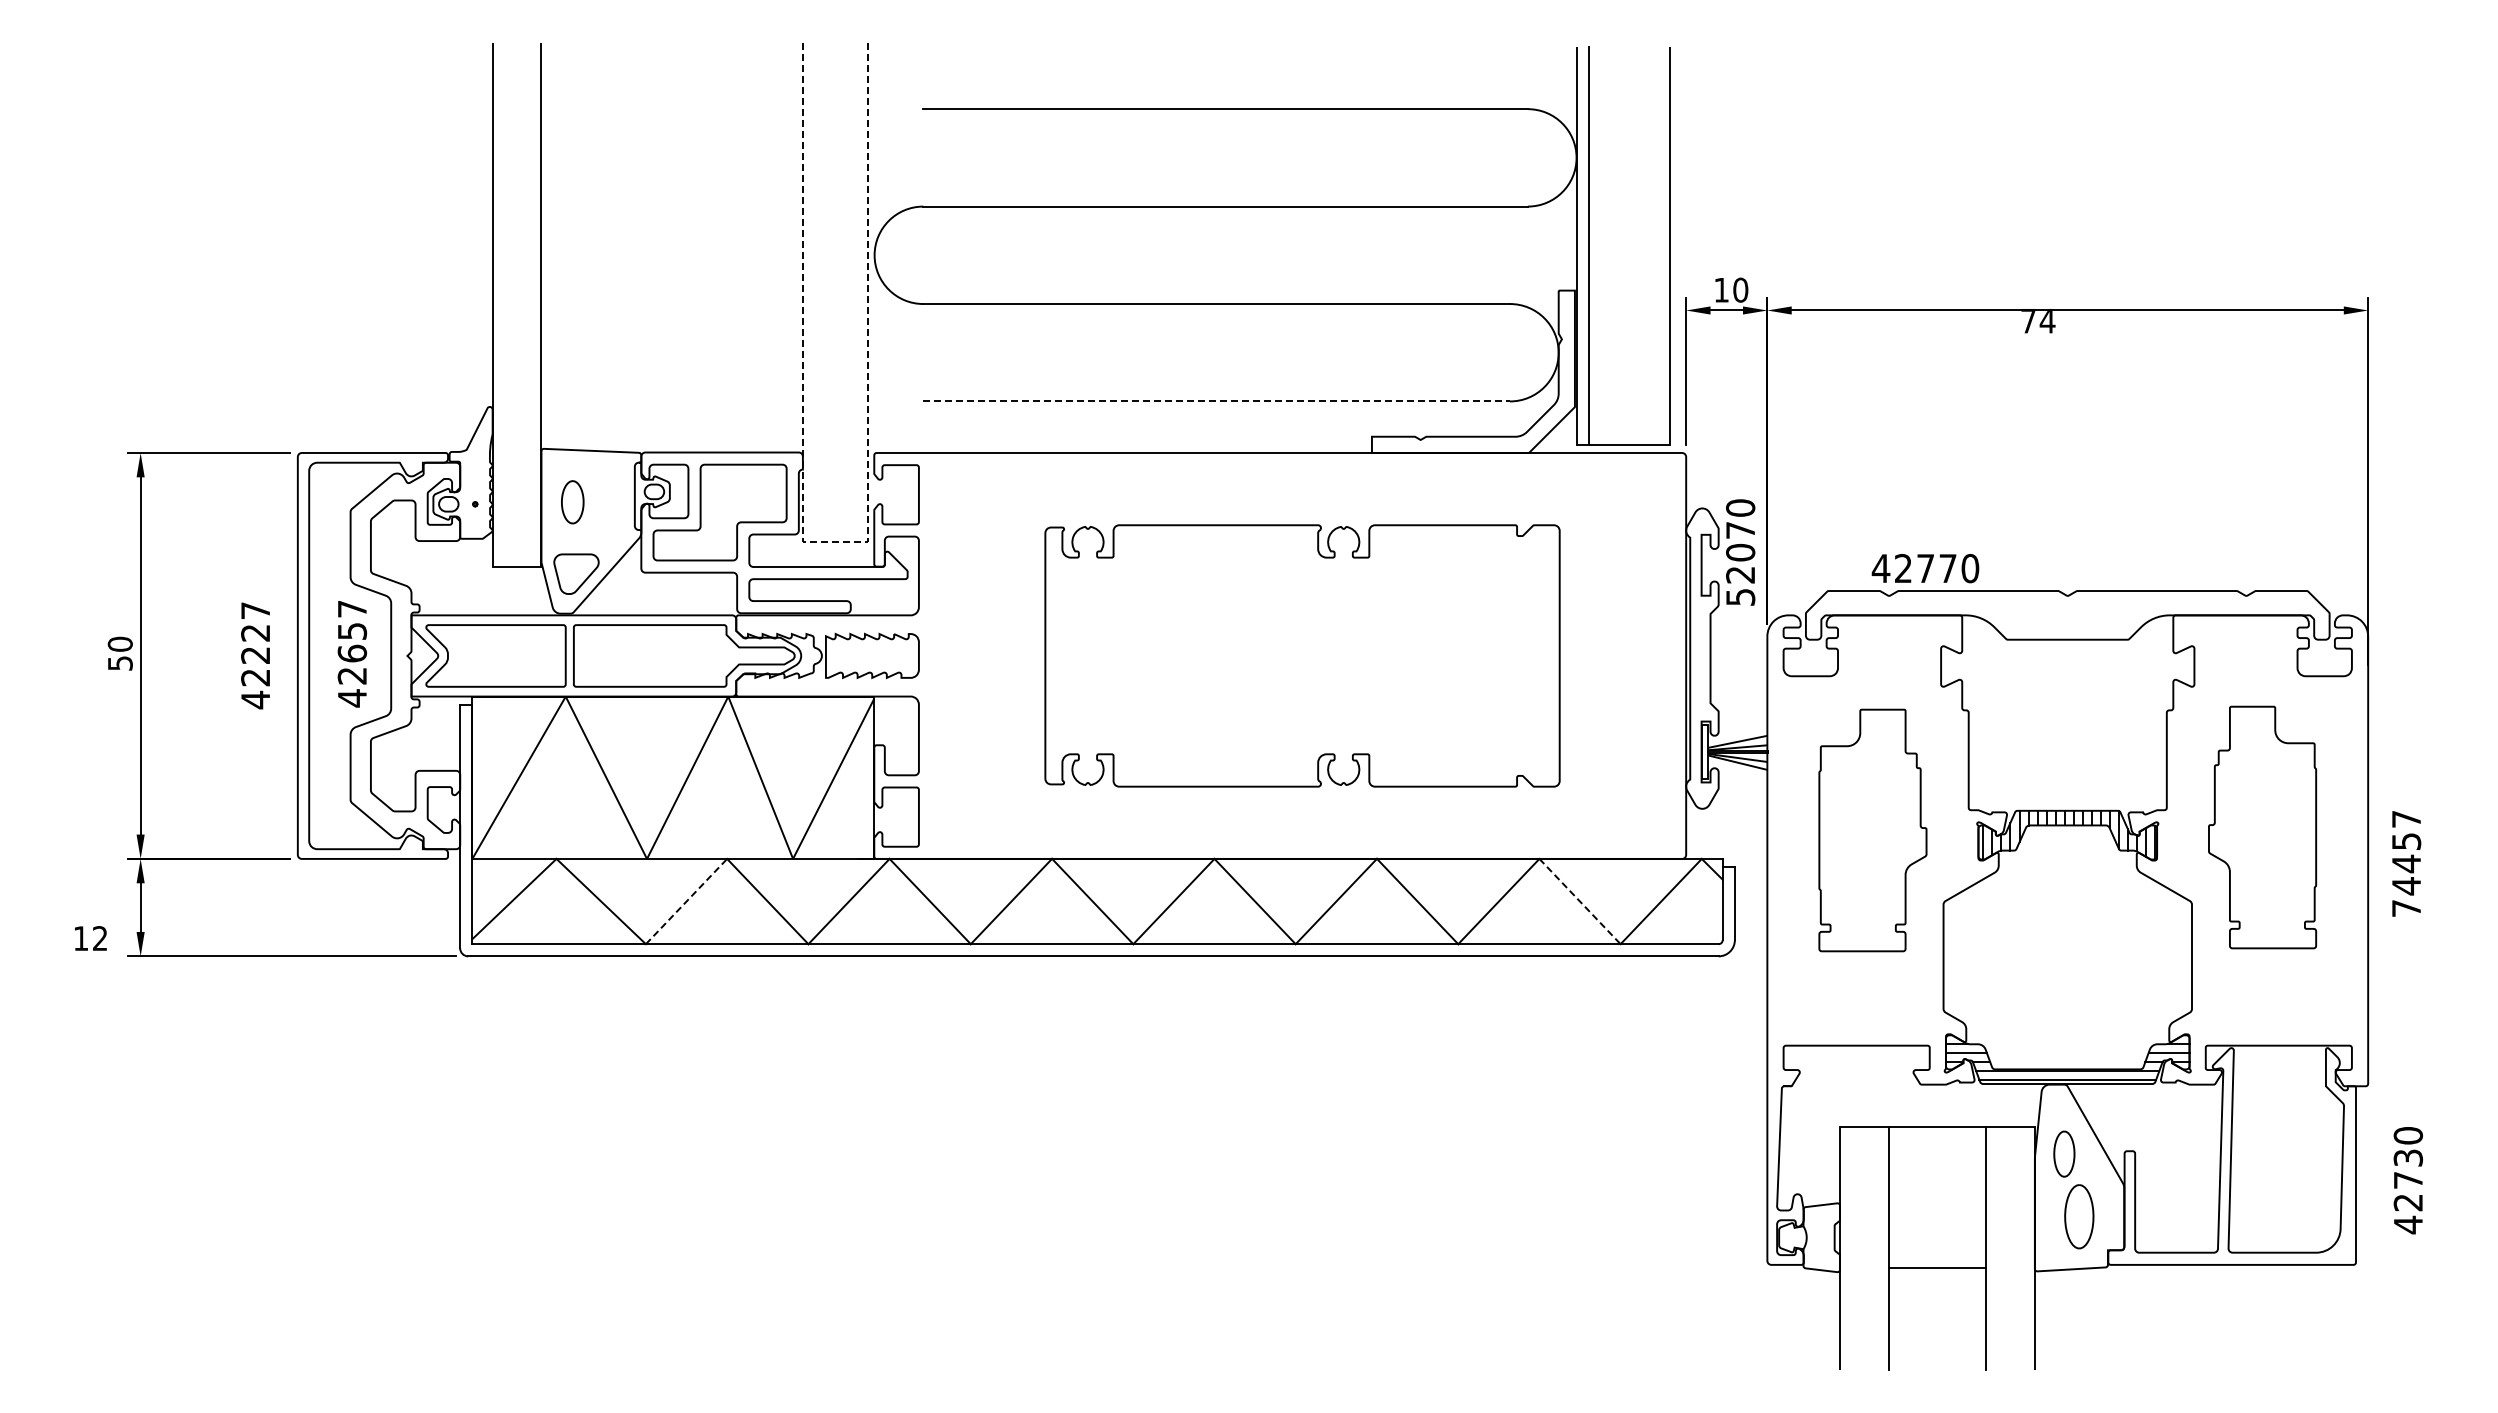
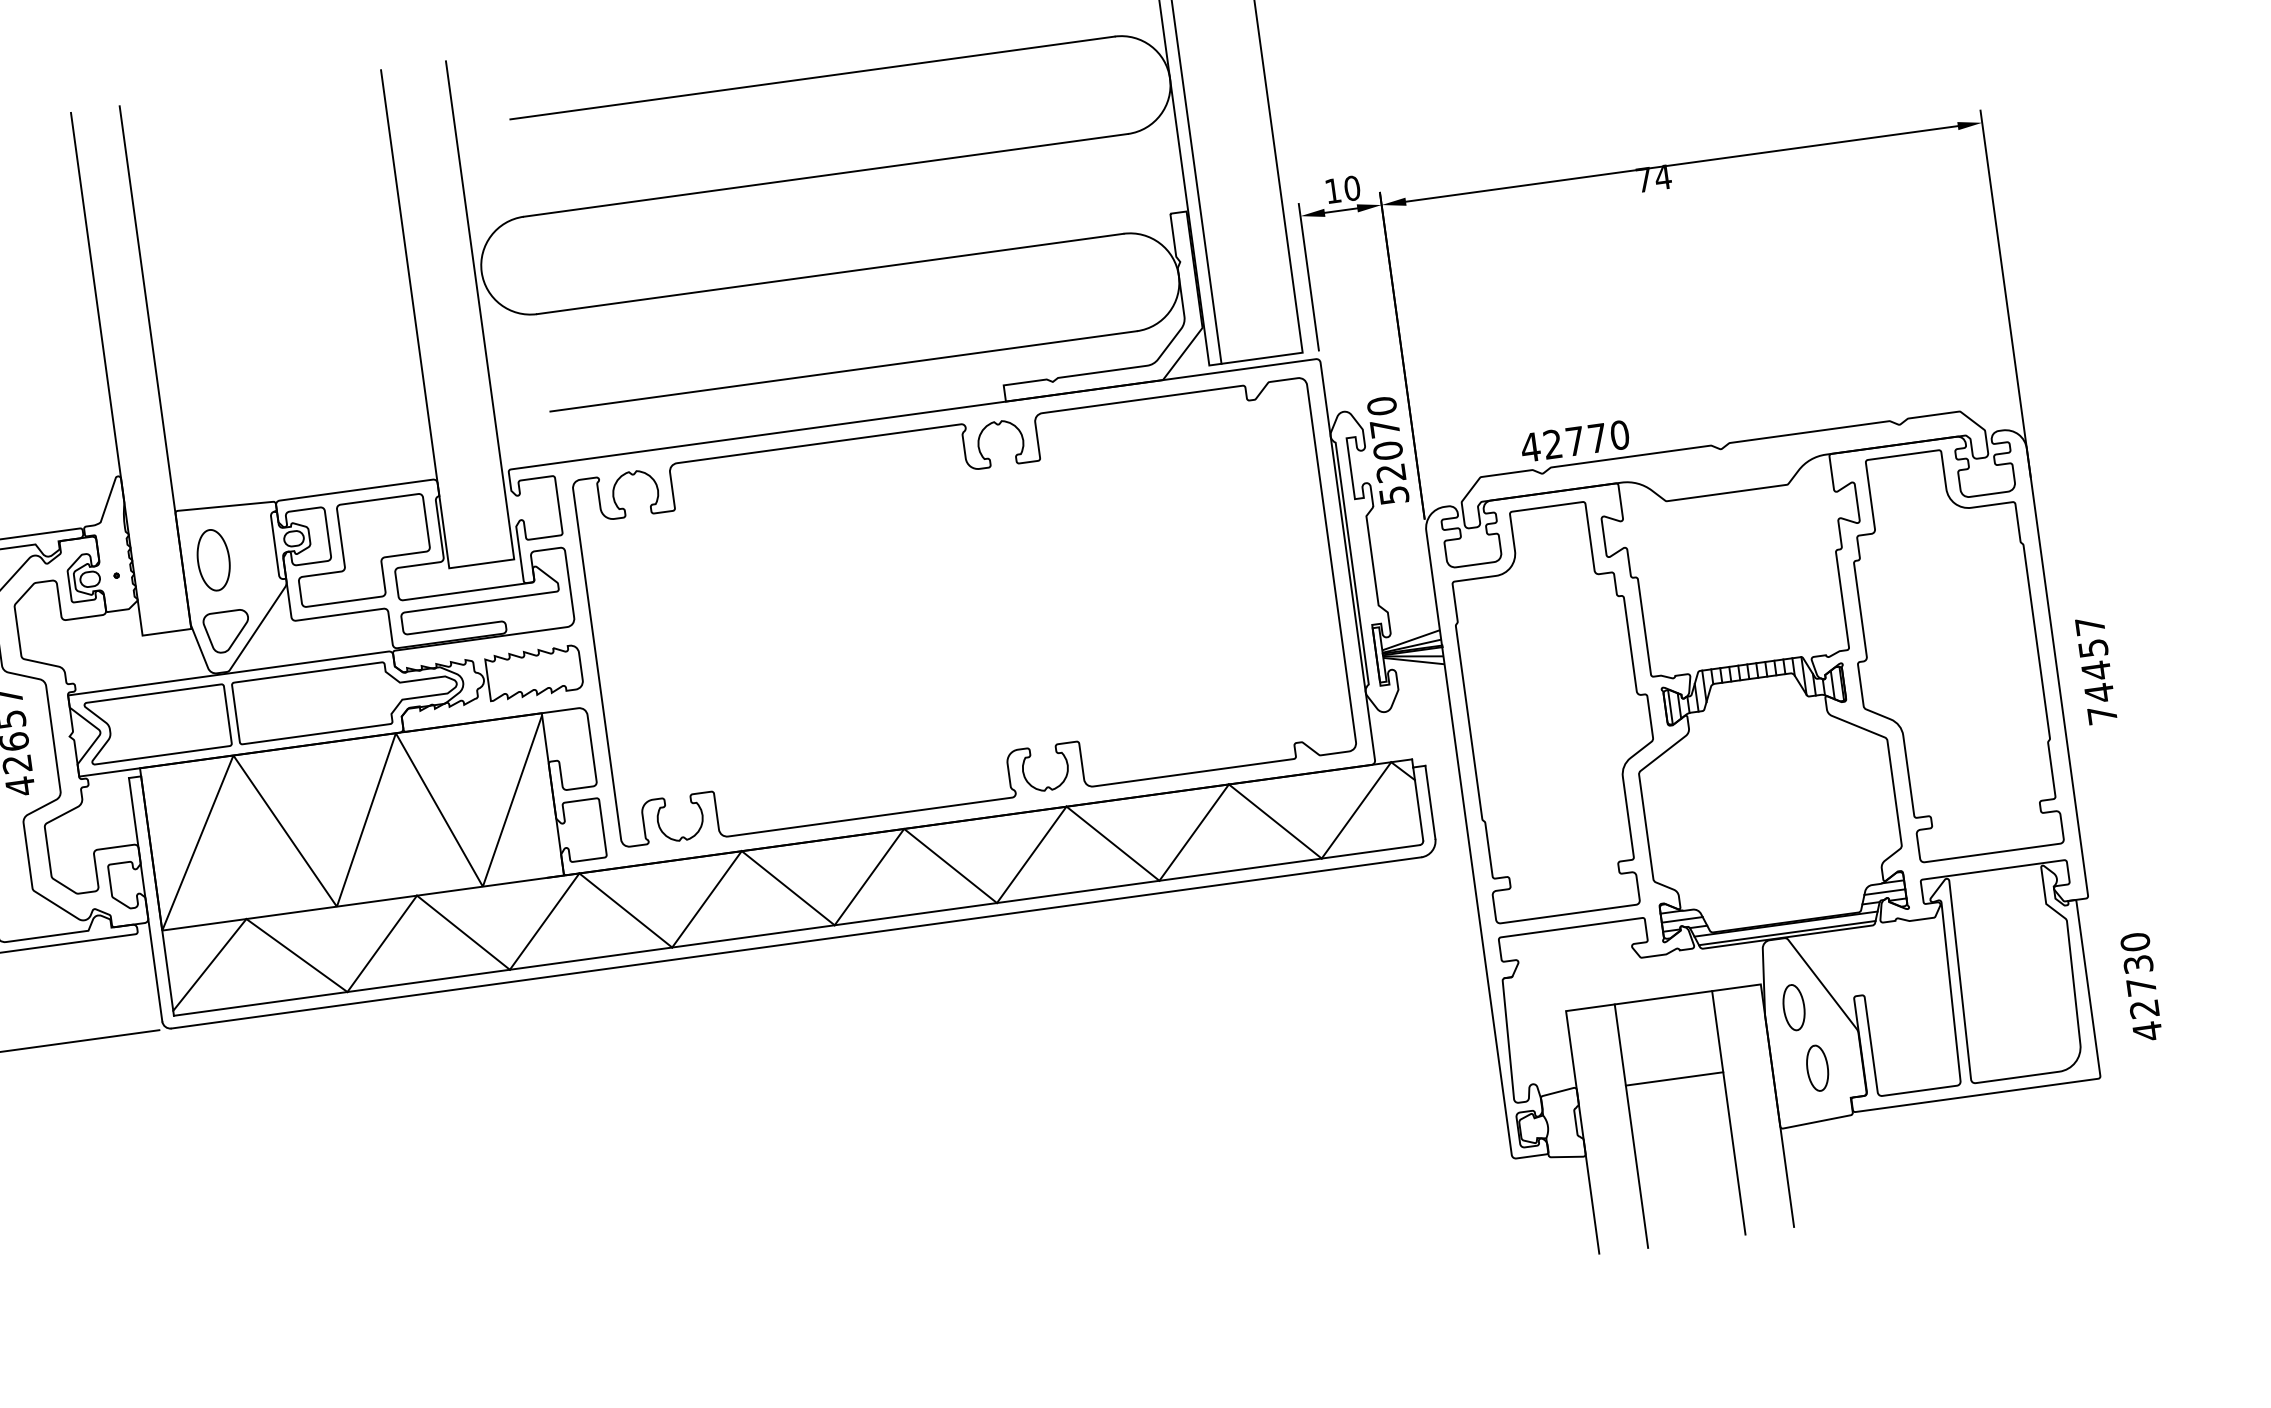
line: (1217, 401) -> (844, 371), dashed -> solid
part: (572, 502) -> (213, 560), size x1.43
line: (835, 541) -> (481, 563), dashed -> solid
part: (1302, 655) -> (964, 613), size x1.43
part: (2262, 827) -> (1947, 654), size x1.67
part: (1872, 830) -> (1557, 710), size x1.67
line: (686, 901) -> (382, 943), dashed -> solid
line: (1580, 901) -> (1275, 821), dashed -> solid
part: (2079, 1216) -> (1817, 1067), size x0.71
line: (1937, 1268) -> (1674, 1079), moved

